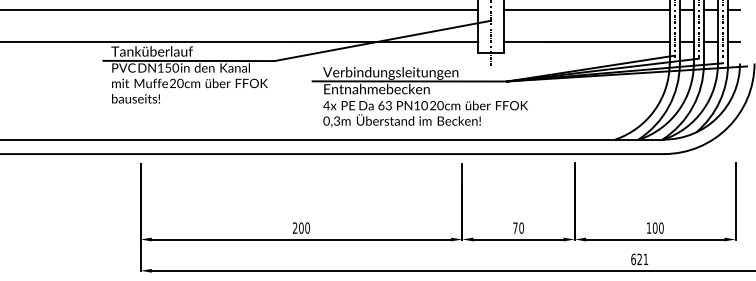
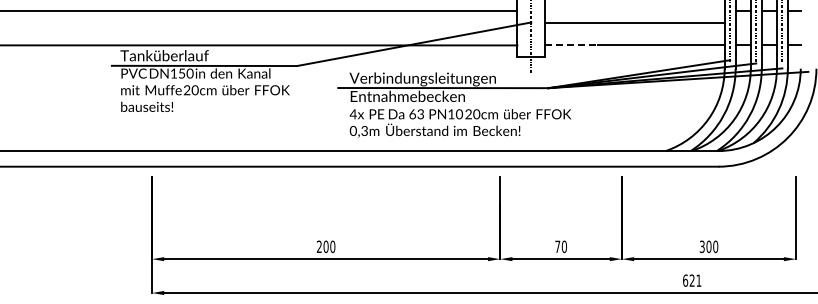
line: (586, 9) -> (634, 22), moved
line: (528, 42) -> (571, 45), solid -> dashed
text: (648, 227) -> (701, 246), 100 -> 300

